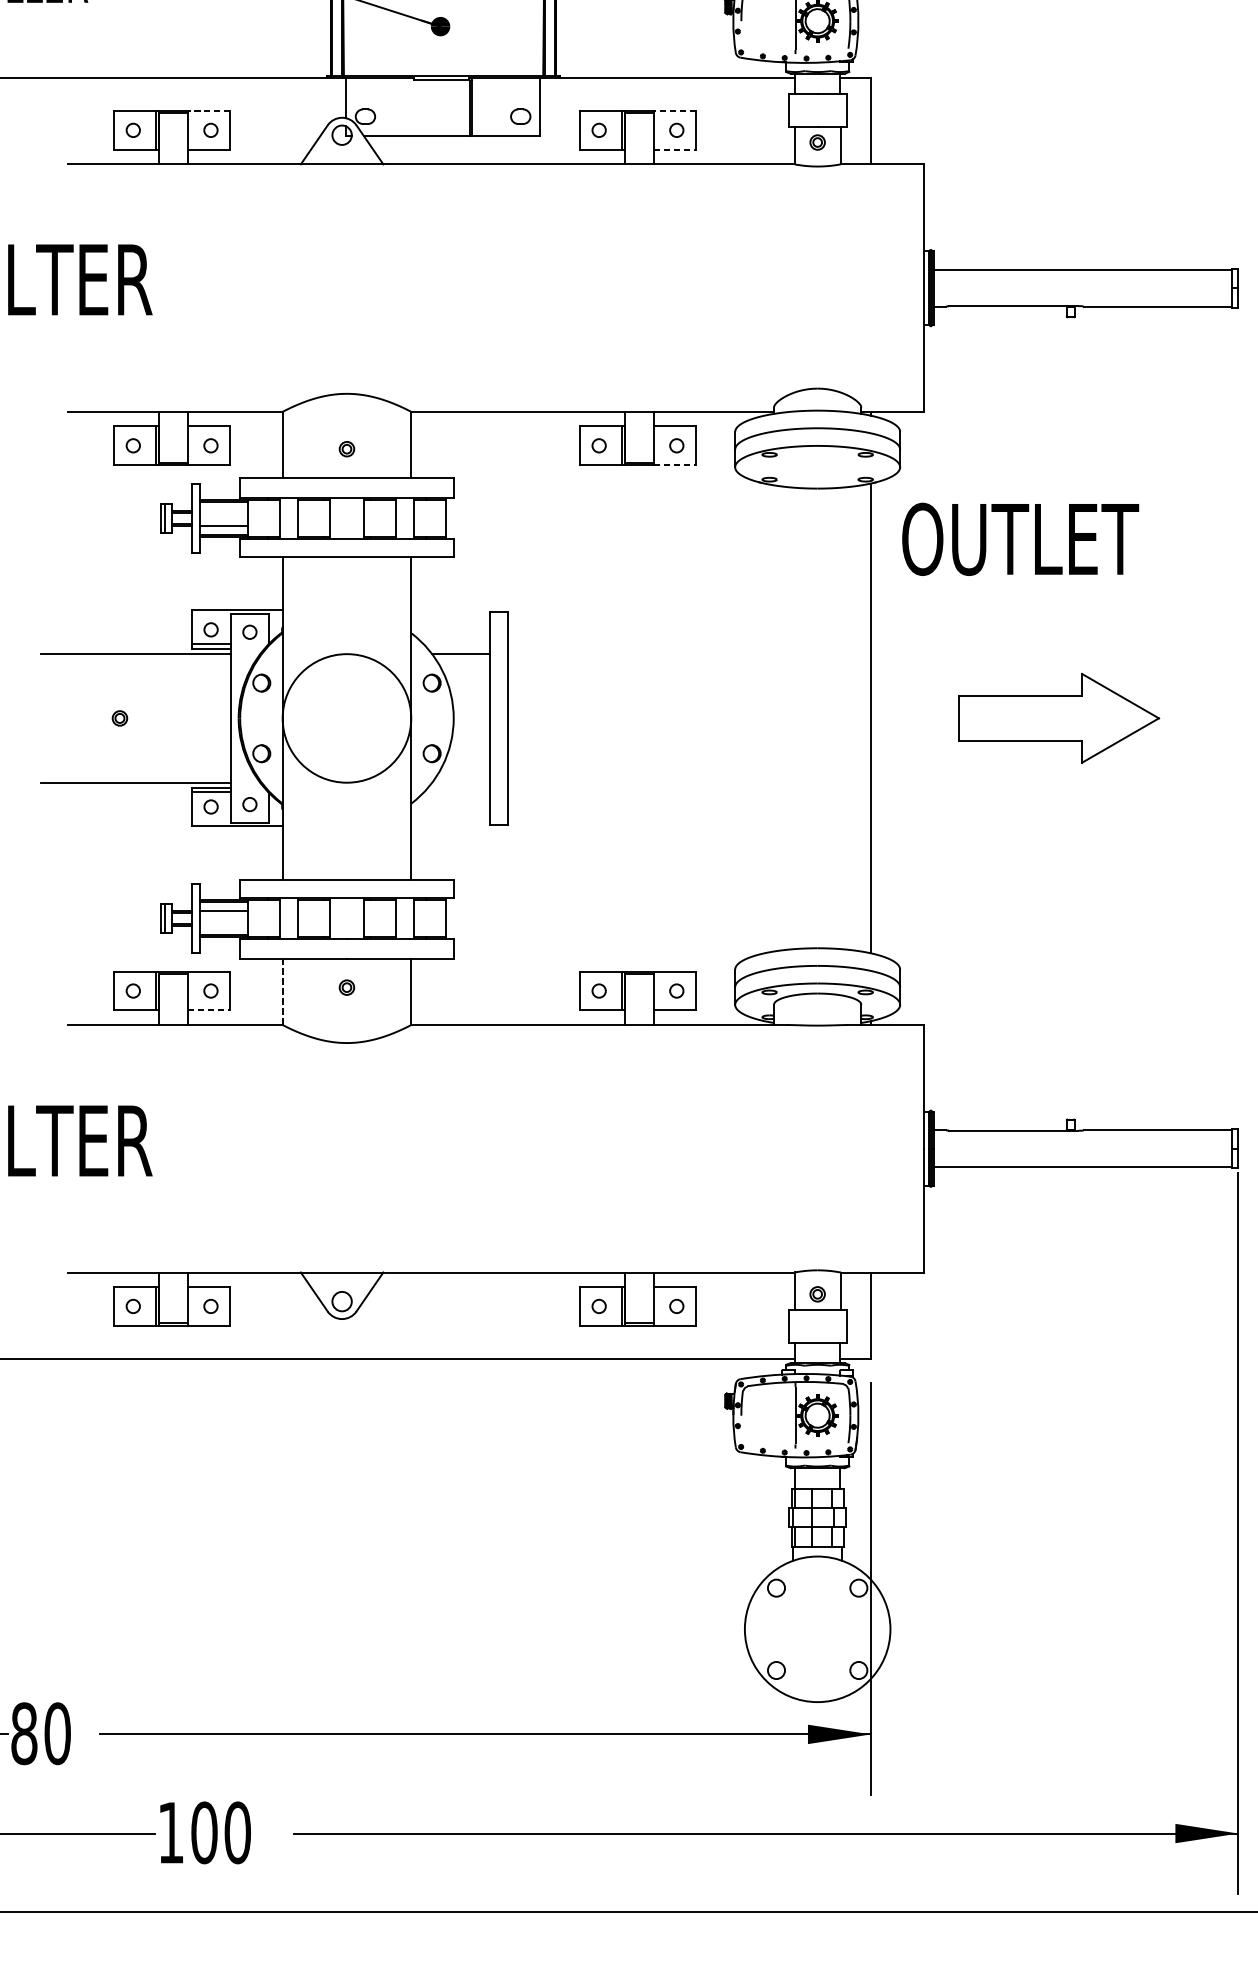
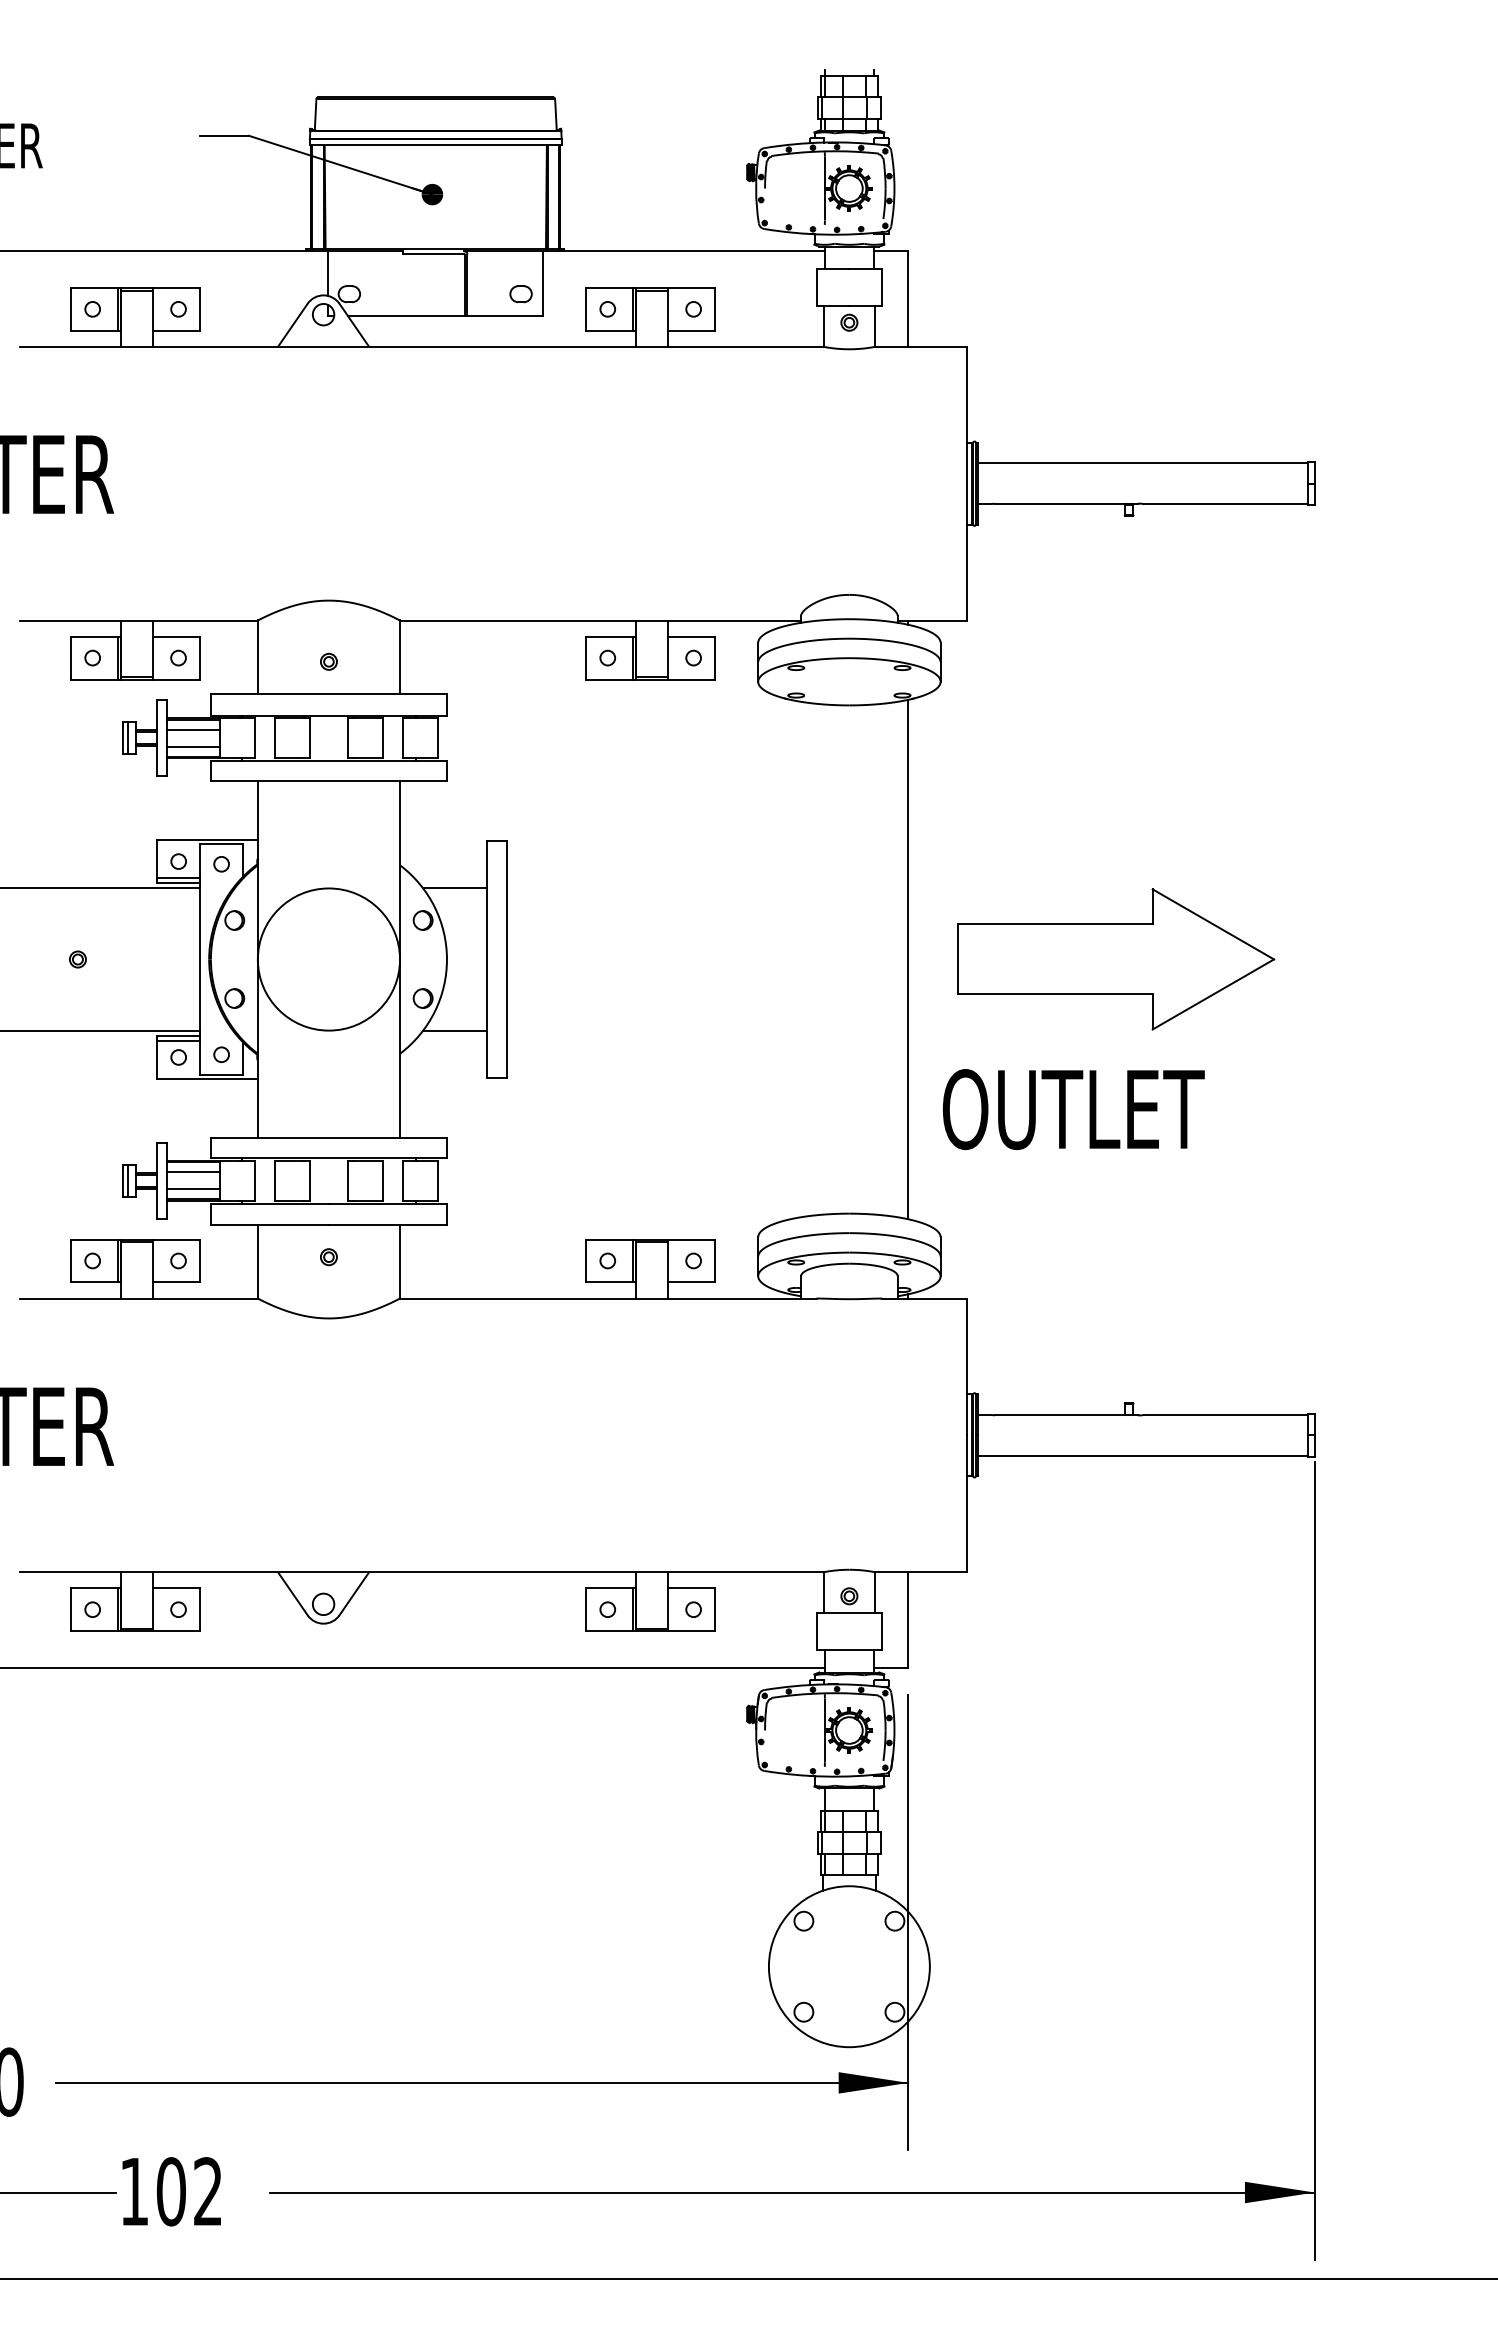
line: (209, 110) -> (176, 287), dashed -> solid
line: (674, 110) -> (691, 287), dashed -> solid
line: (675, 149) -> (692, 330), dashed -> solid
line: (675, 465) -> (692, 679), dashed -> solid
line: (223, 510) -> (192, 729), added
text: (1020, 539) -> (1073, 1109), moved
part: (1059, 718) -> (1116, 959), size x1.43
line: (461, 782) -> (455, 1030), added
line: (223, 926) -> (192, 1189), added
line: (282, 991) -> (257, 1261), dashed -> solid
line: (210, 1010) -> (177, 1282), dashed -> solid
text: (237, 1832) -> (207, 2191), 100 -> 102

